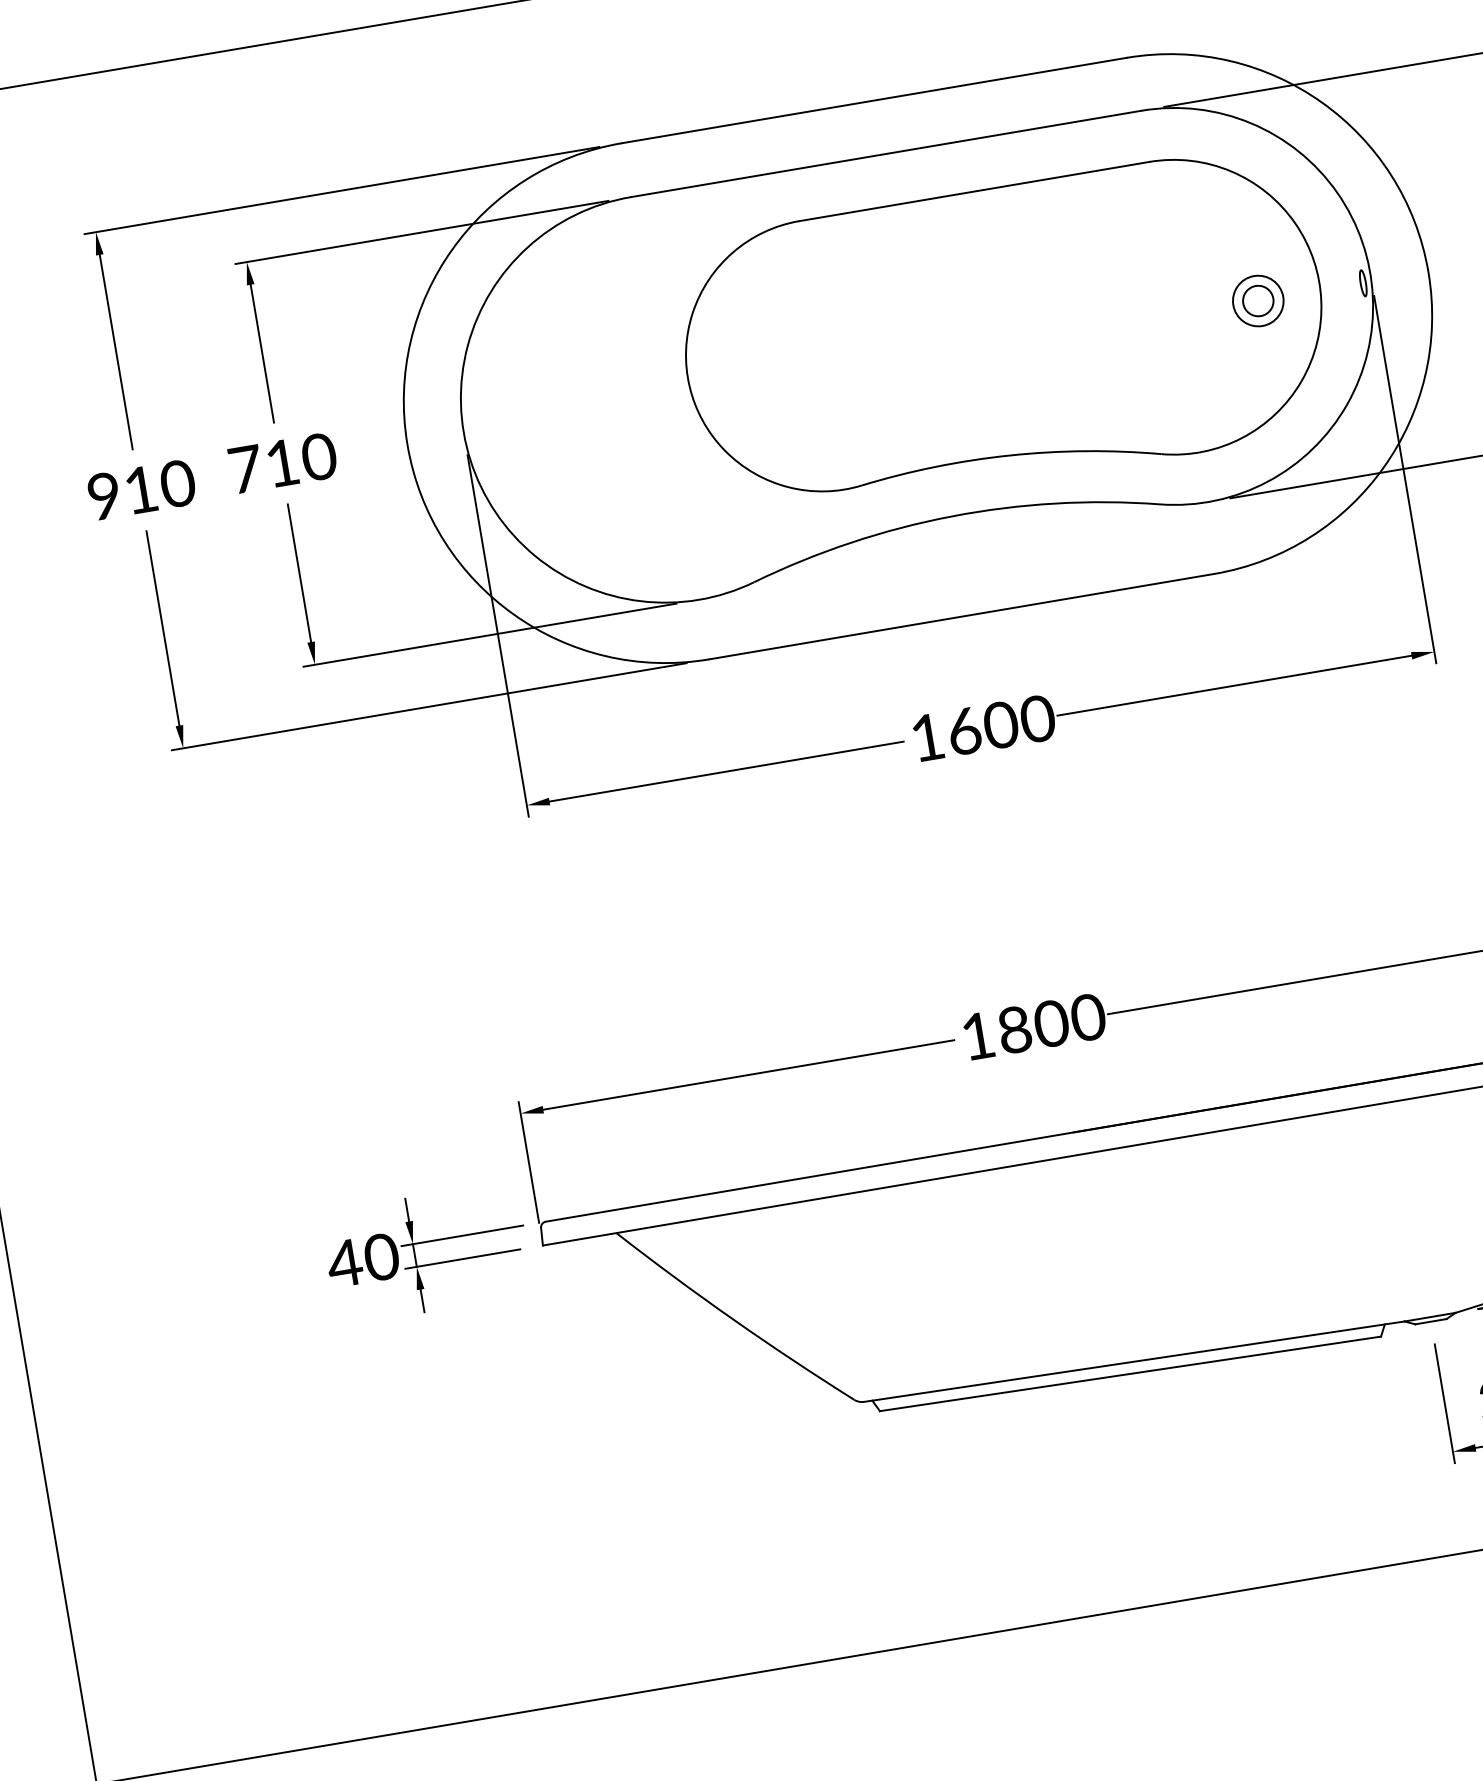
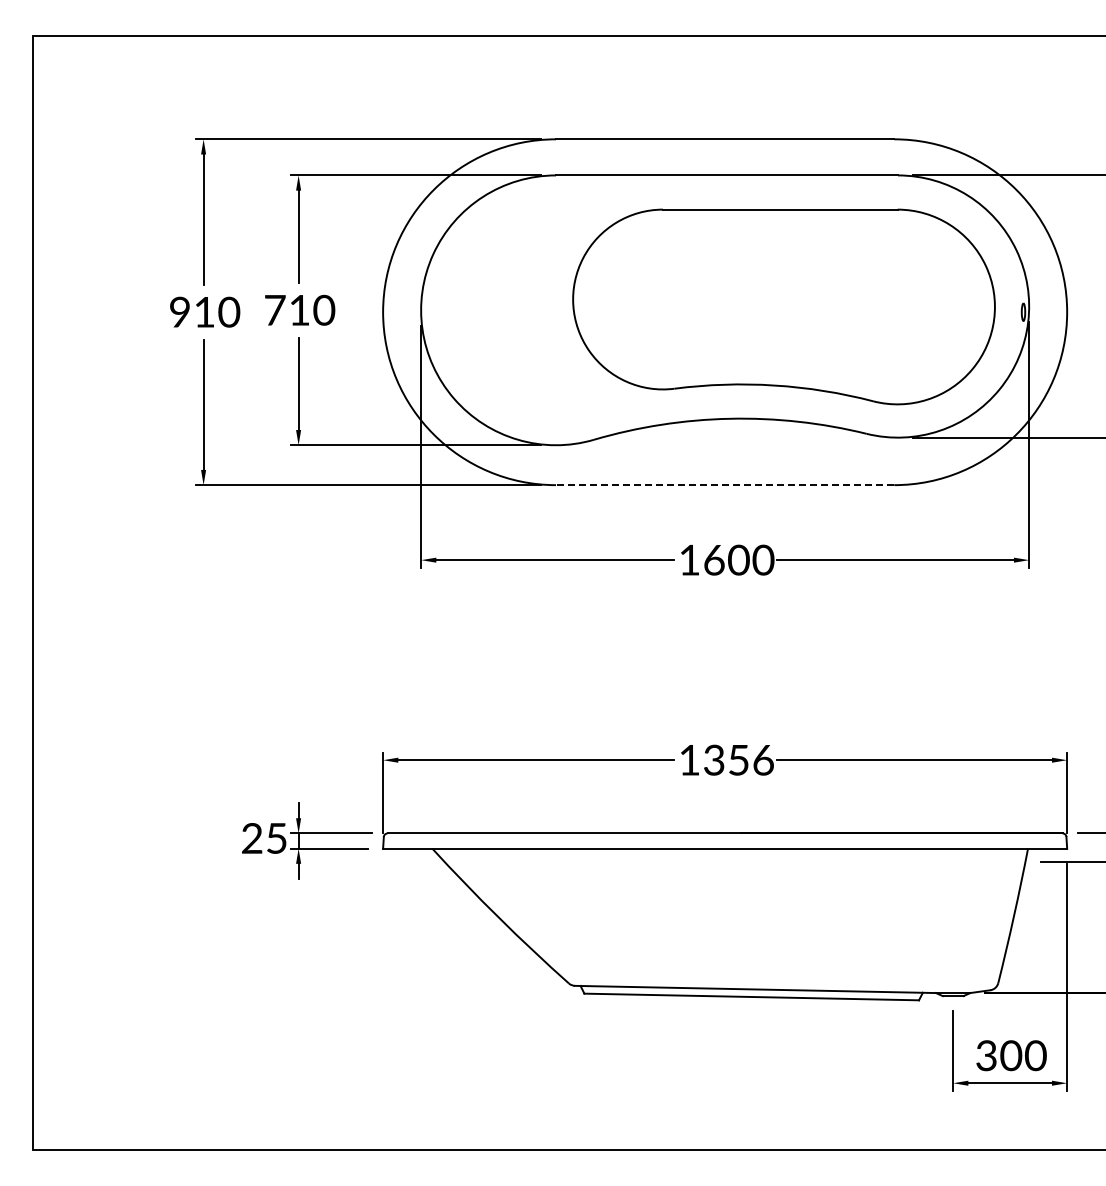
part: (1257, 300) -> (952, 311), removed
line: (960, 617) -> (724, 485), solid -> dashed
text: (1052, 1022) -> (739, 759), 1800 -> 1356
text: (361, 1260) -> (263, 838), 40 -> 25

